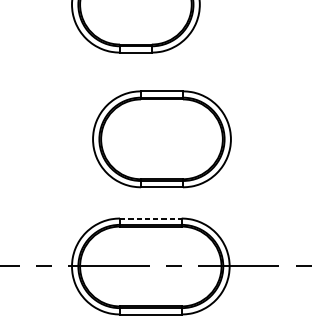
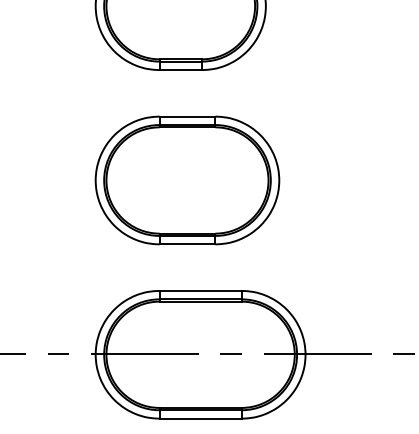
part: (162, 139) -> (187, 180), moved
line: (151, 218) -> (201, 290), dashed -> solid

